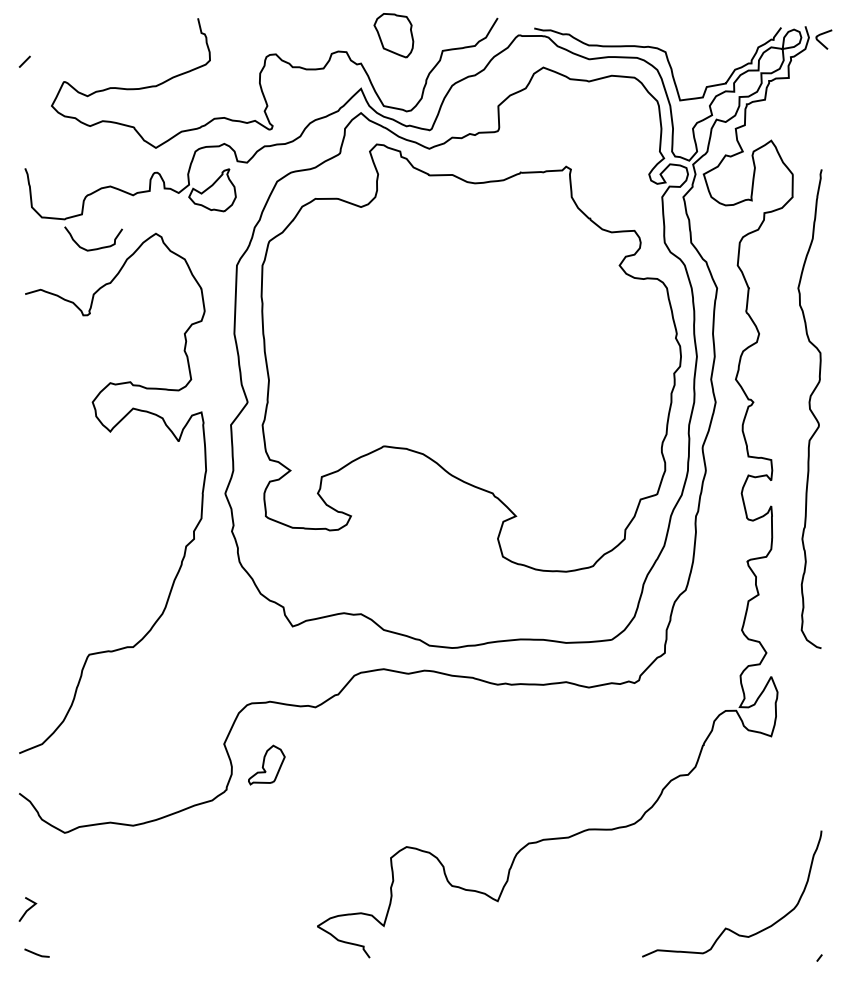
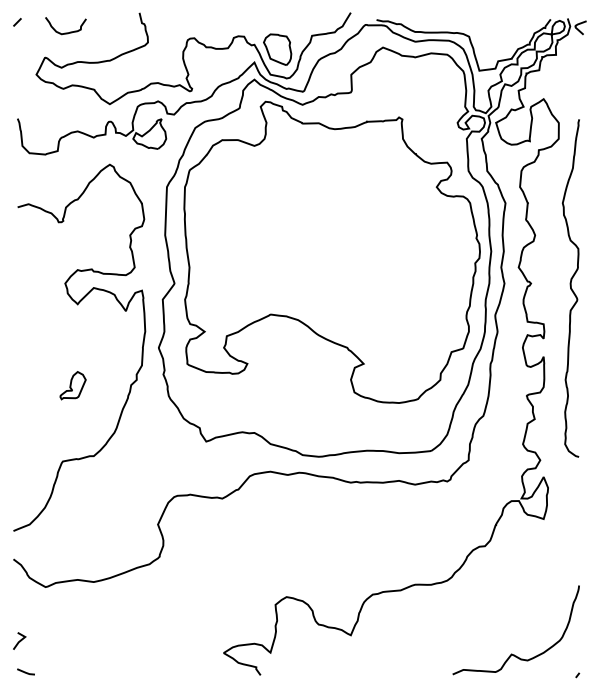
part: (393, 35) -> (277, 49), moved
line: (24, 61) -> (17, 22), moved
curve: (93, 248) -> (65, 32), moved
part: (266, 764) -> (72, 385), moved

